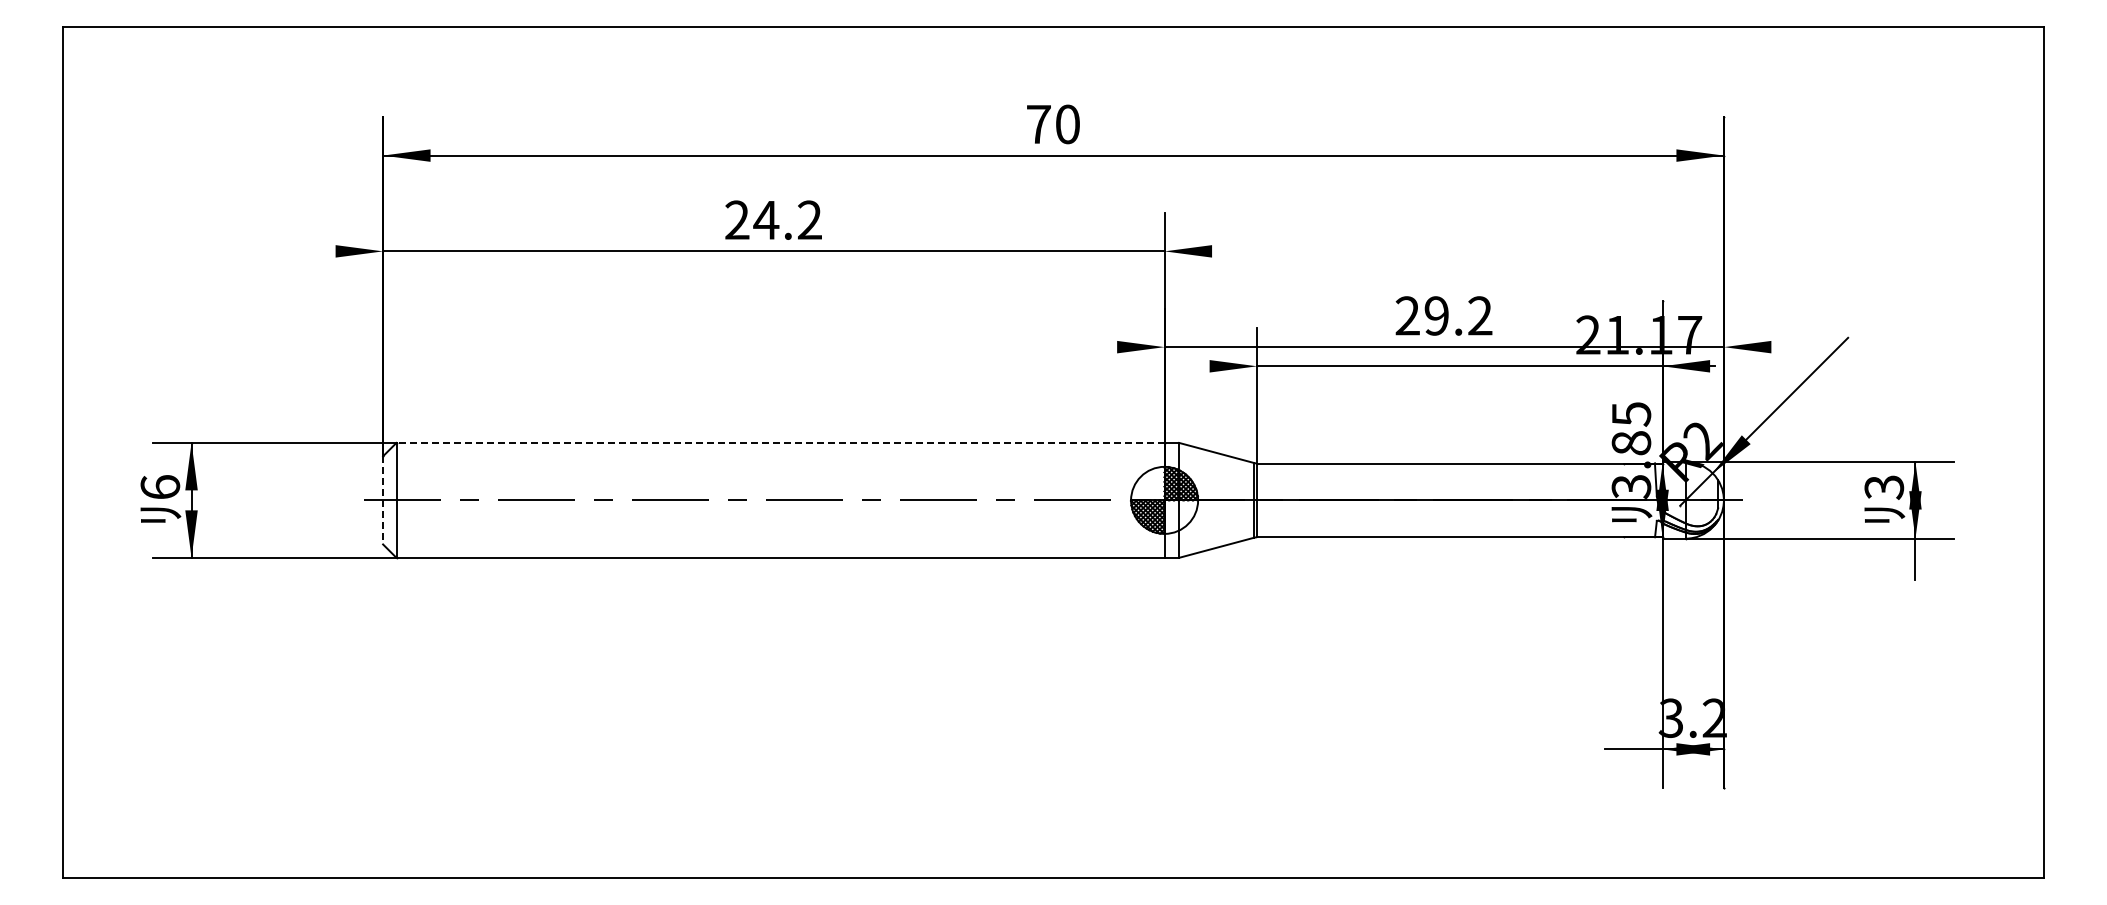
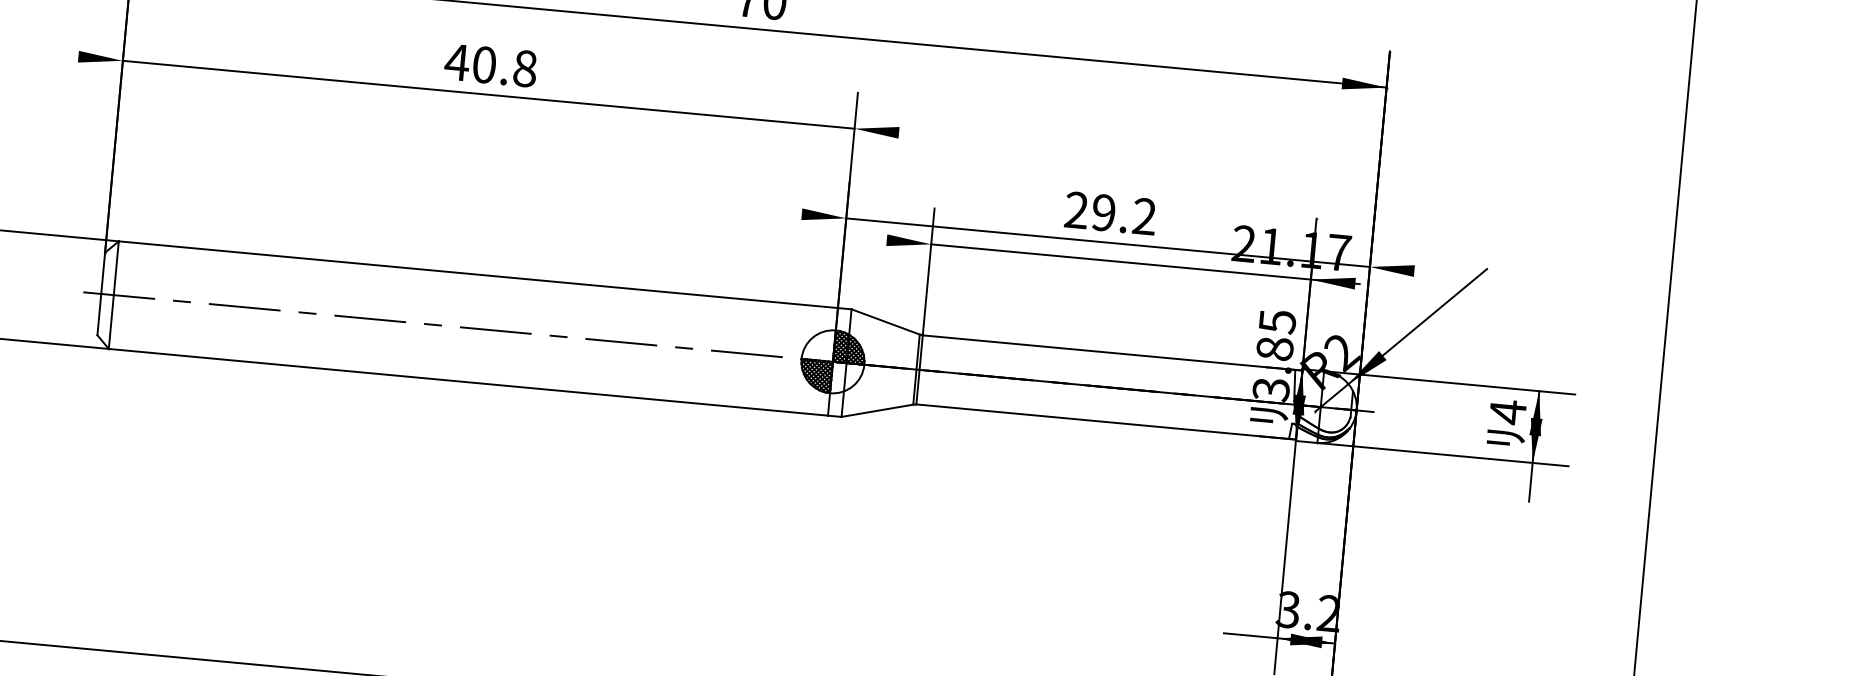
text: (773, 219) -> (491, 64), 24.2 -> 40.8
line: (780, 442) -> (478, 274), dashed -> solid
text: (1884, 487) -> (1508, 412), 3 -> 4
line: (383, 500) -> (101, 294), dashed -> solid

